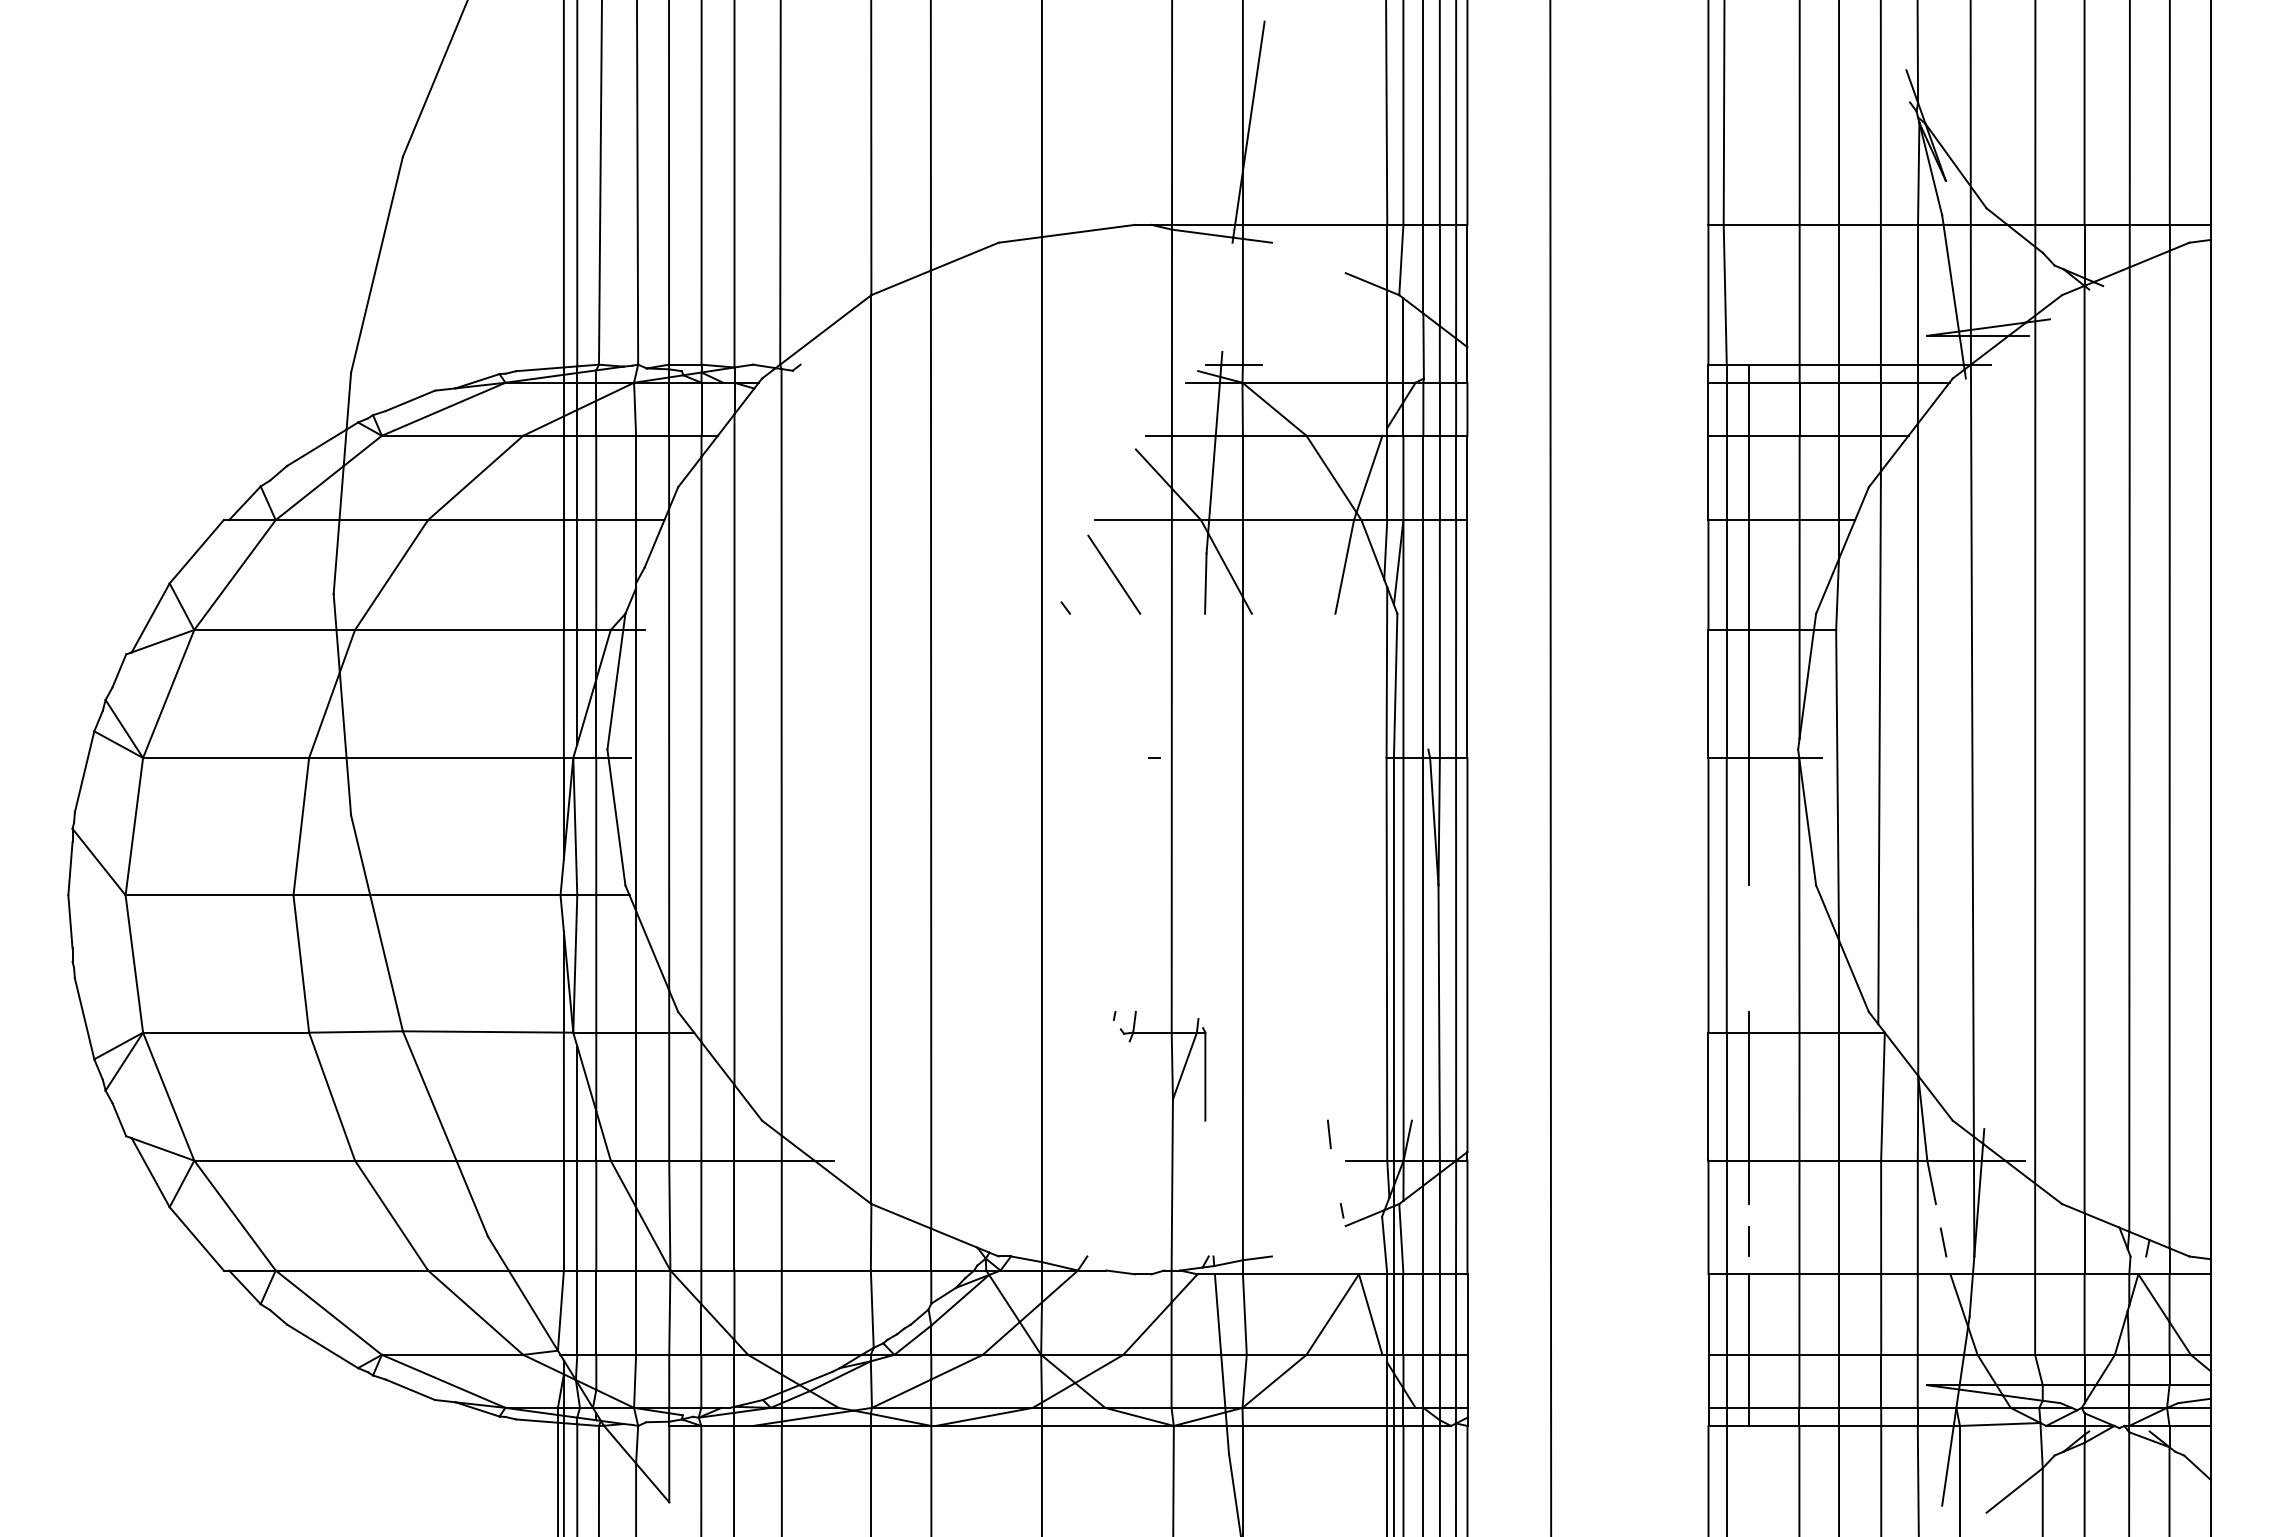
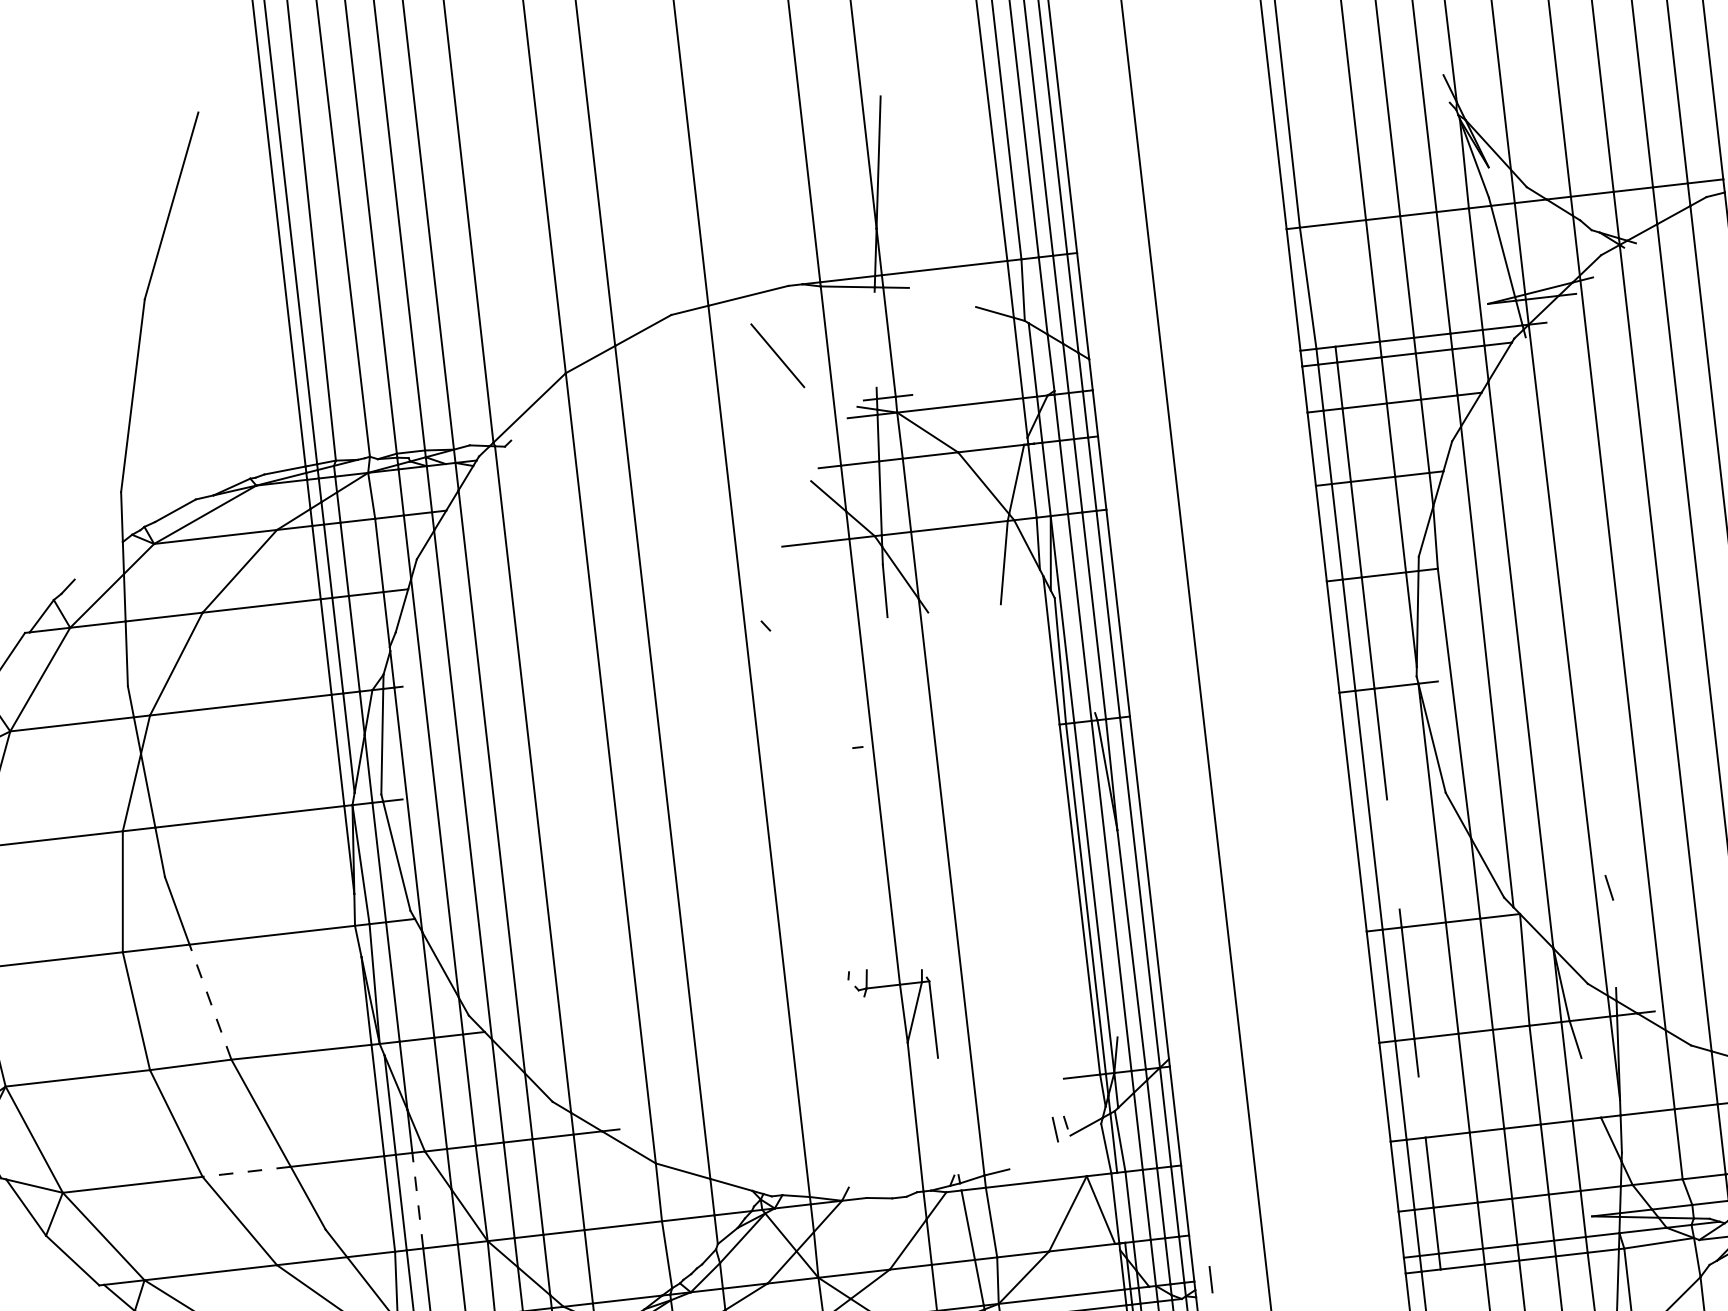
line: (316, 447) -> (98, 560), removed
line: (1114, 574) -> (777, 355), moved
line: (386, 963) -> (210, 1002), solid -> dashed
line: (1329, 1134) -> (1055, 1129), moved
line: (405, 1160) -> (246, 1171), solid -> dashed
line: (596, 1215) -> (417, 1200), solid -> dashed
line: (1748, 1241) -> (1210, 1279), moved
line: (1943, 1242) -> (1609, 887), moved
line: (1393, 1314) -> (1120, 1207), removed

